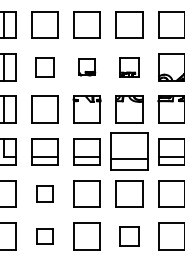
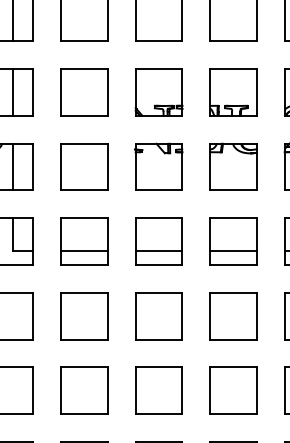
part: (44, 67) -> (83, 92), size x1.43
part: (86, 67) -> (157, 92), size x1.67
part: (129, 67) -> (233, 92), size x1.43
part: (129, 151) -> (233, 240), size x0.71
part: (44, 193) -> (83, 314), size x1.67
part: (44, 236) -> (83, 390), size x1.67
part: (129, 236) -> (233, 390), size x1.43

